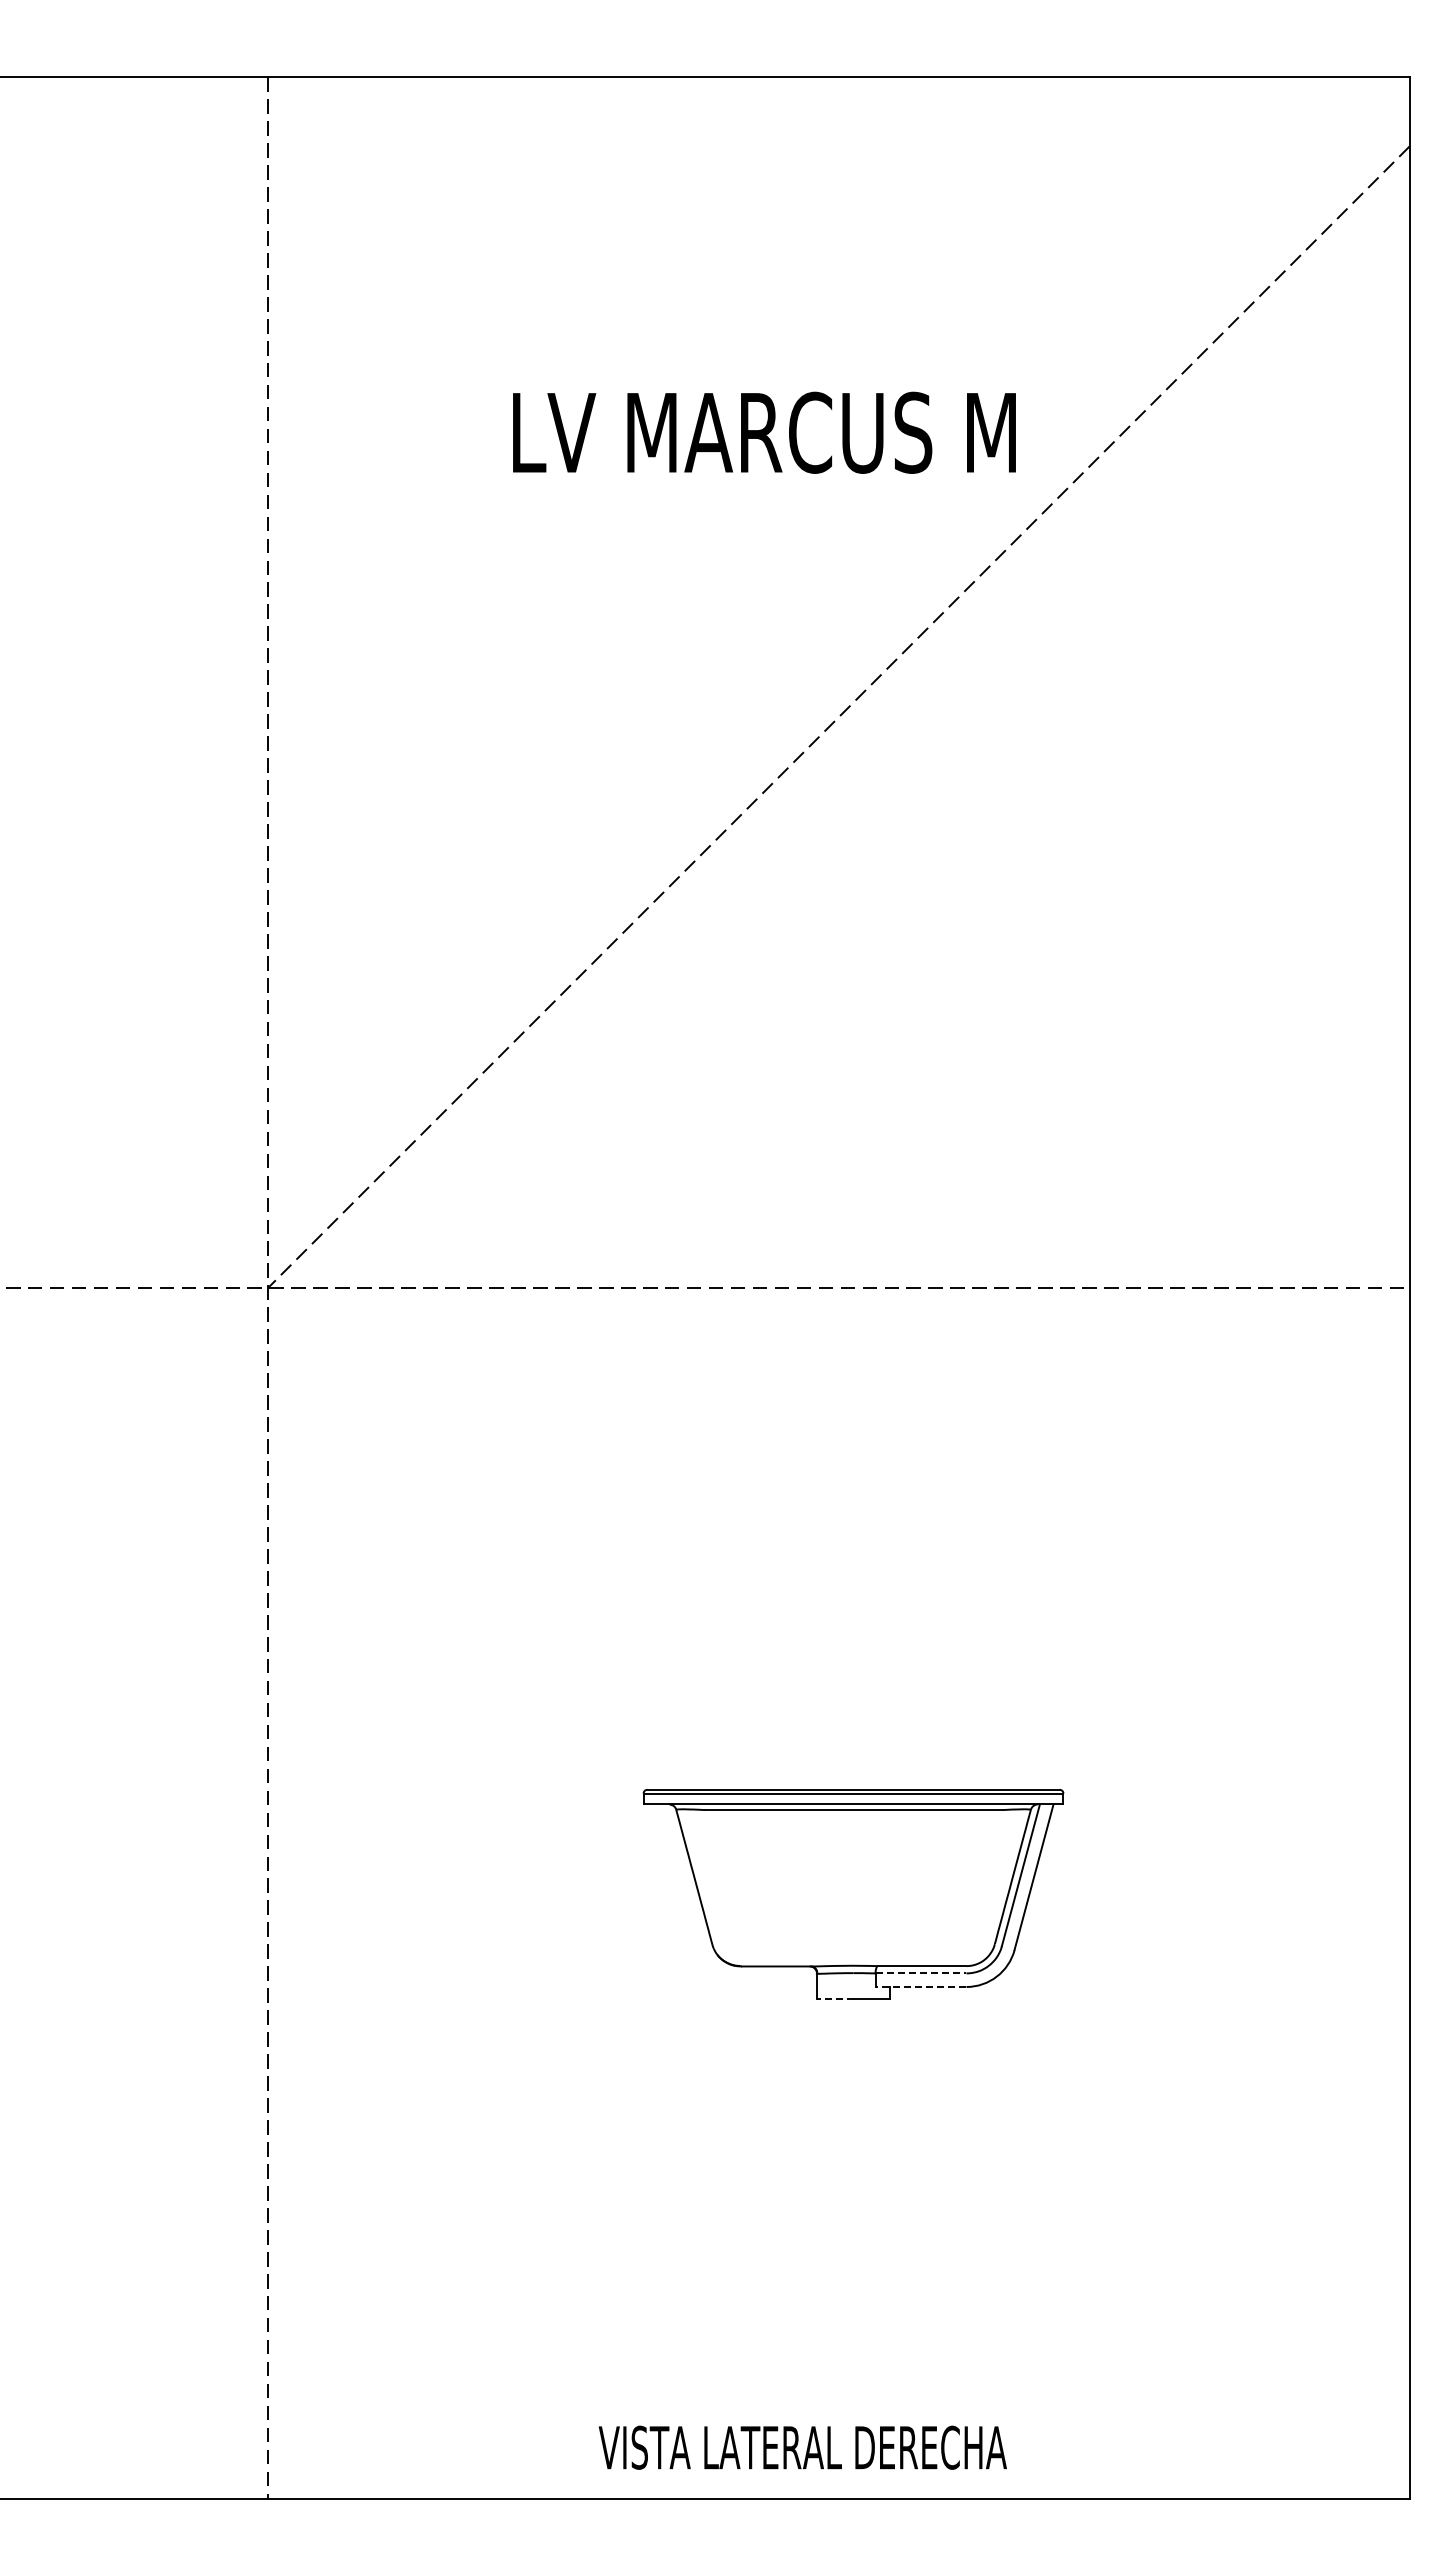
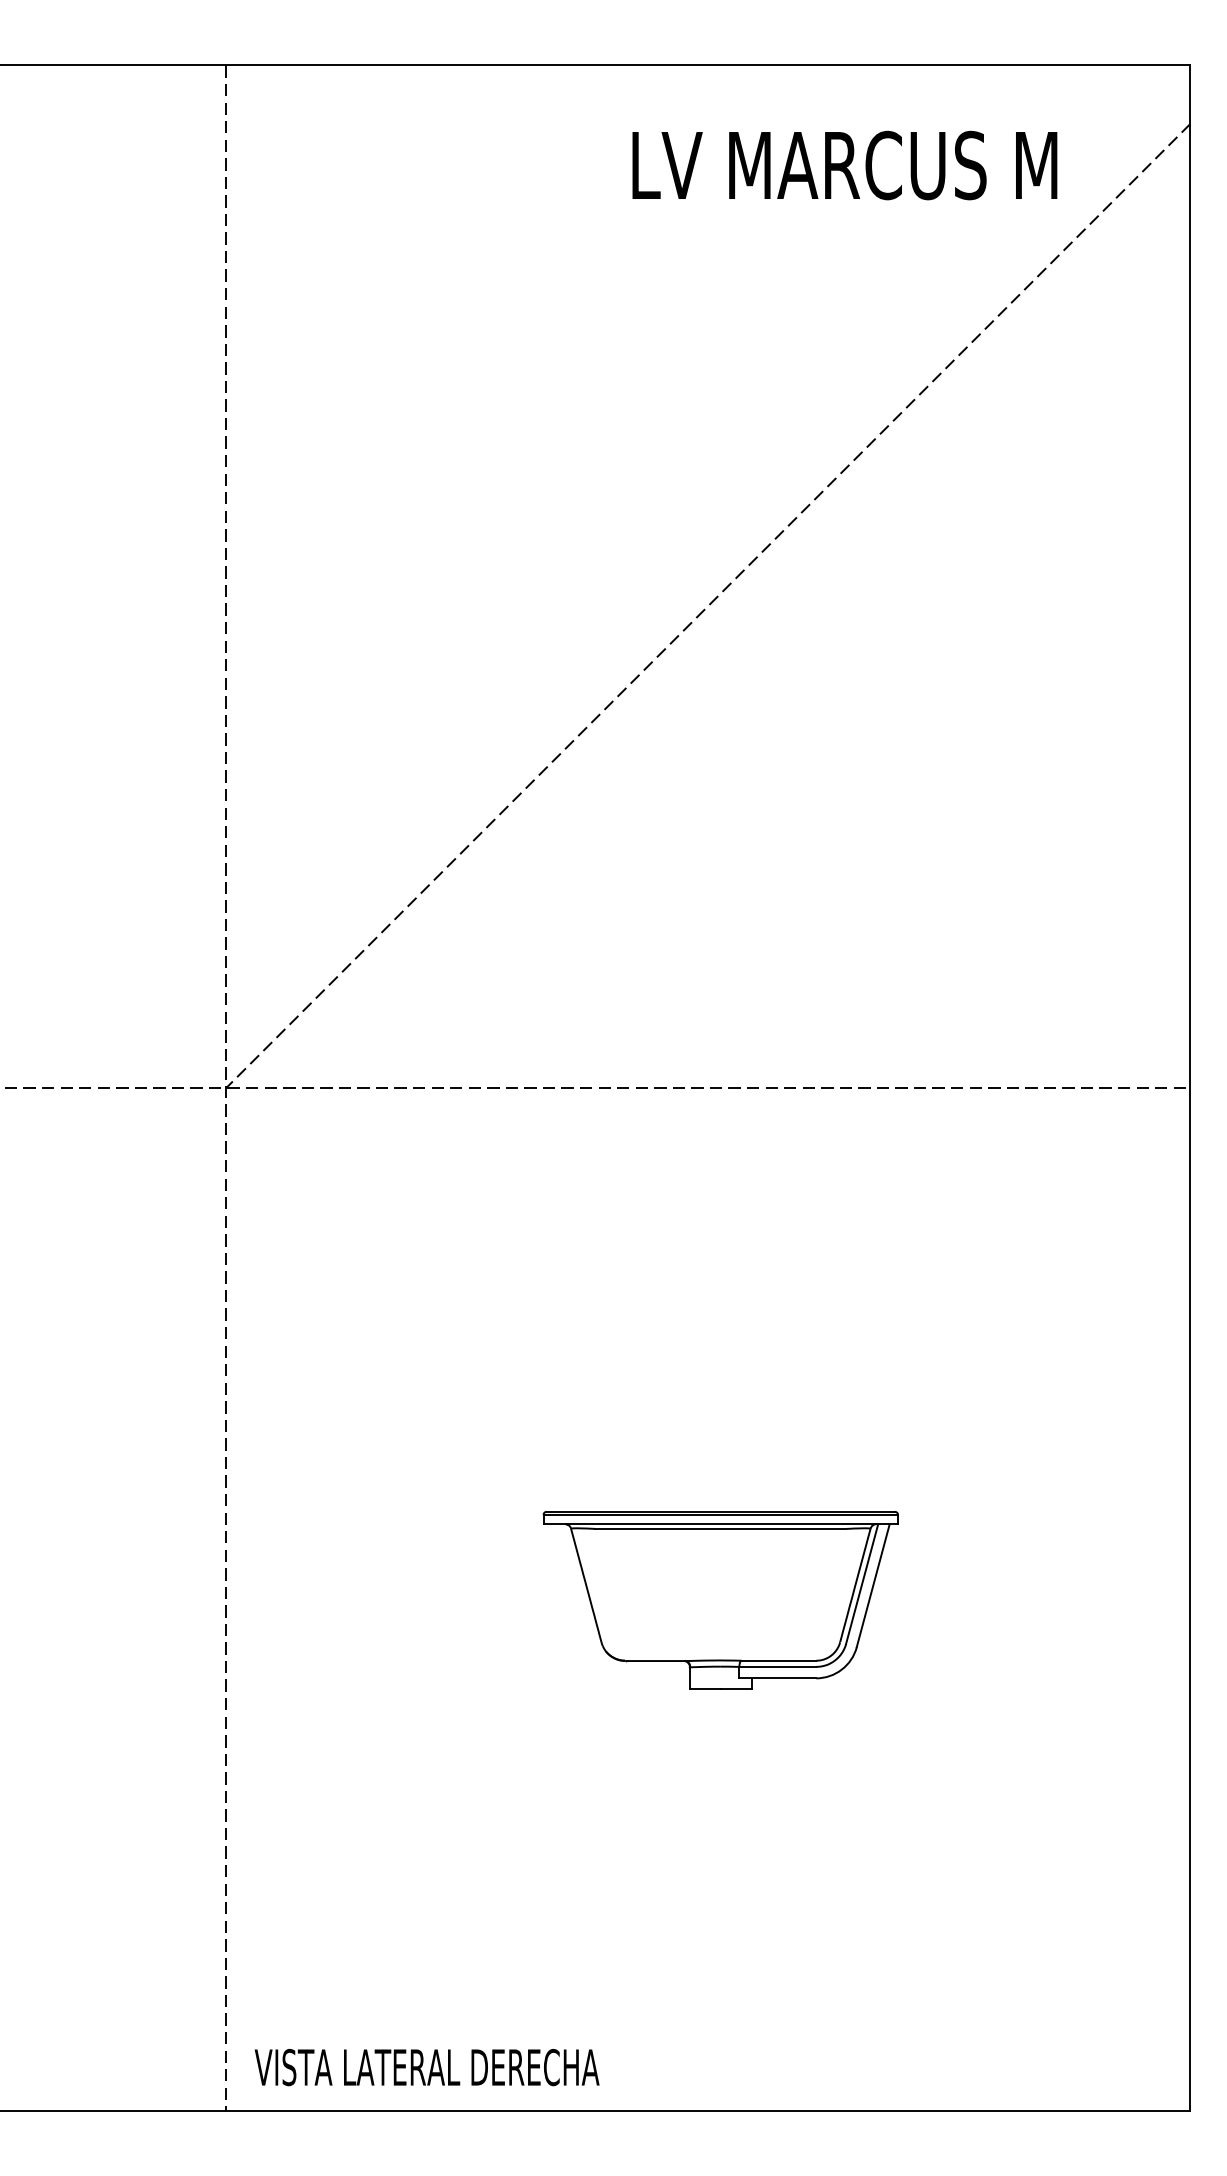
text: (764, 432) -> (844, 165), moved
line: (921, 1973) -> (778, 1666), dashed -> solid
line: (920, 1986) -> (777, 1677), dashed -> solid
line: (834, 1999) -> (704, 1688), dashed -> solid
text: (802, 2447) -> (426, 2067), moved

